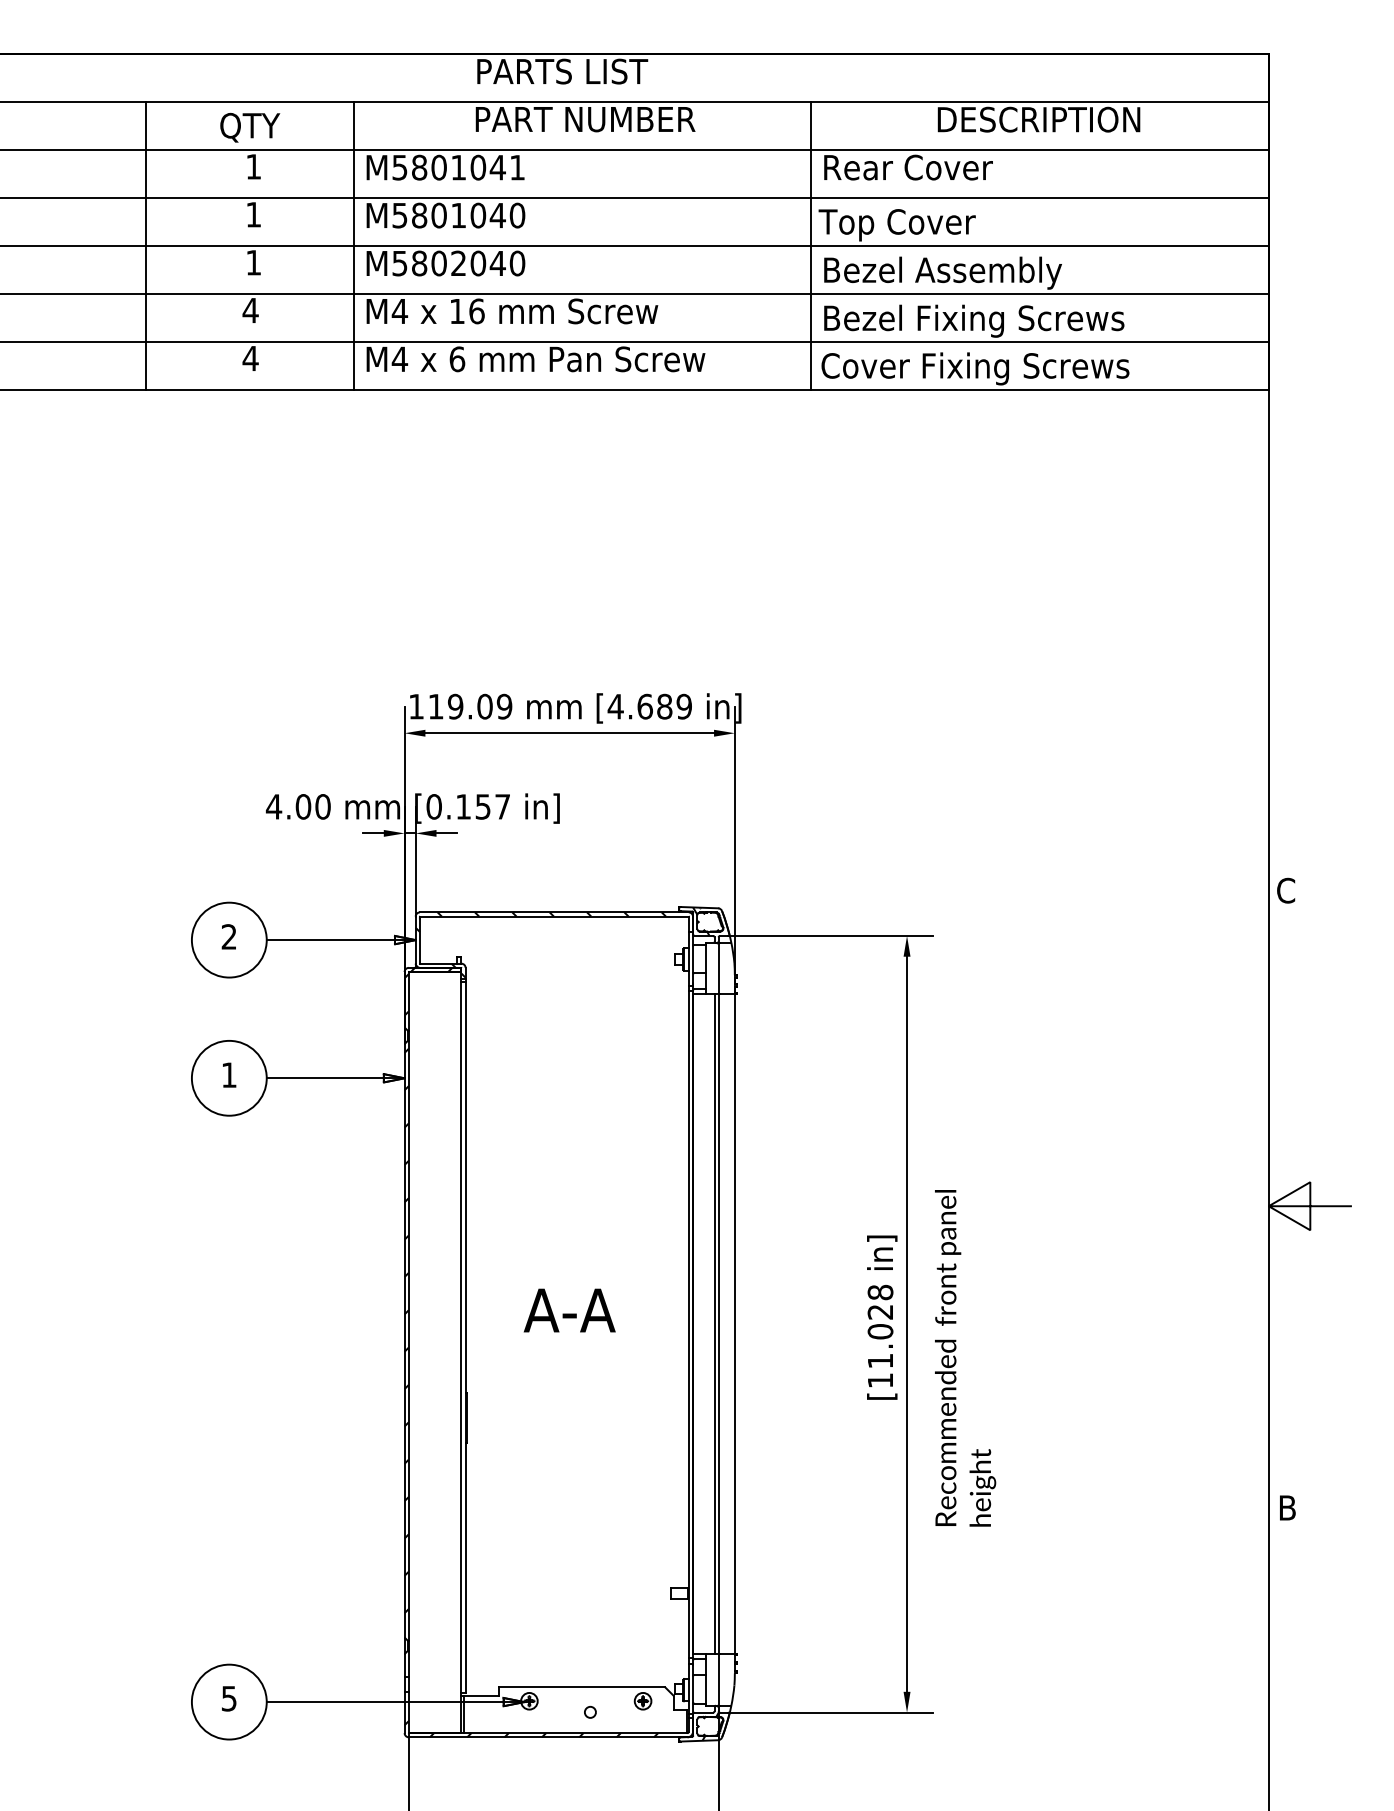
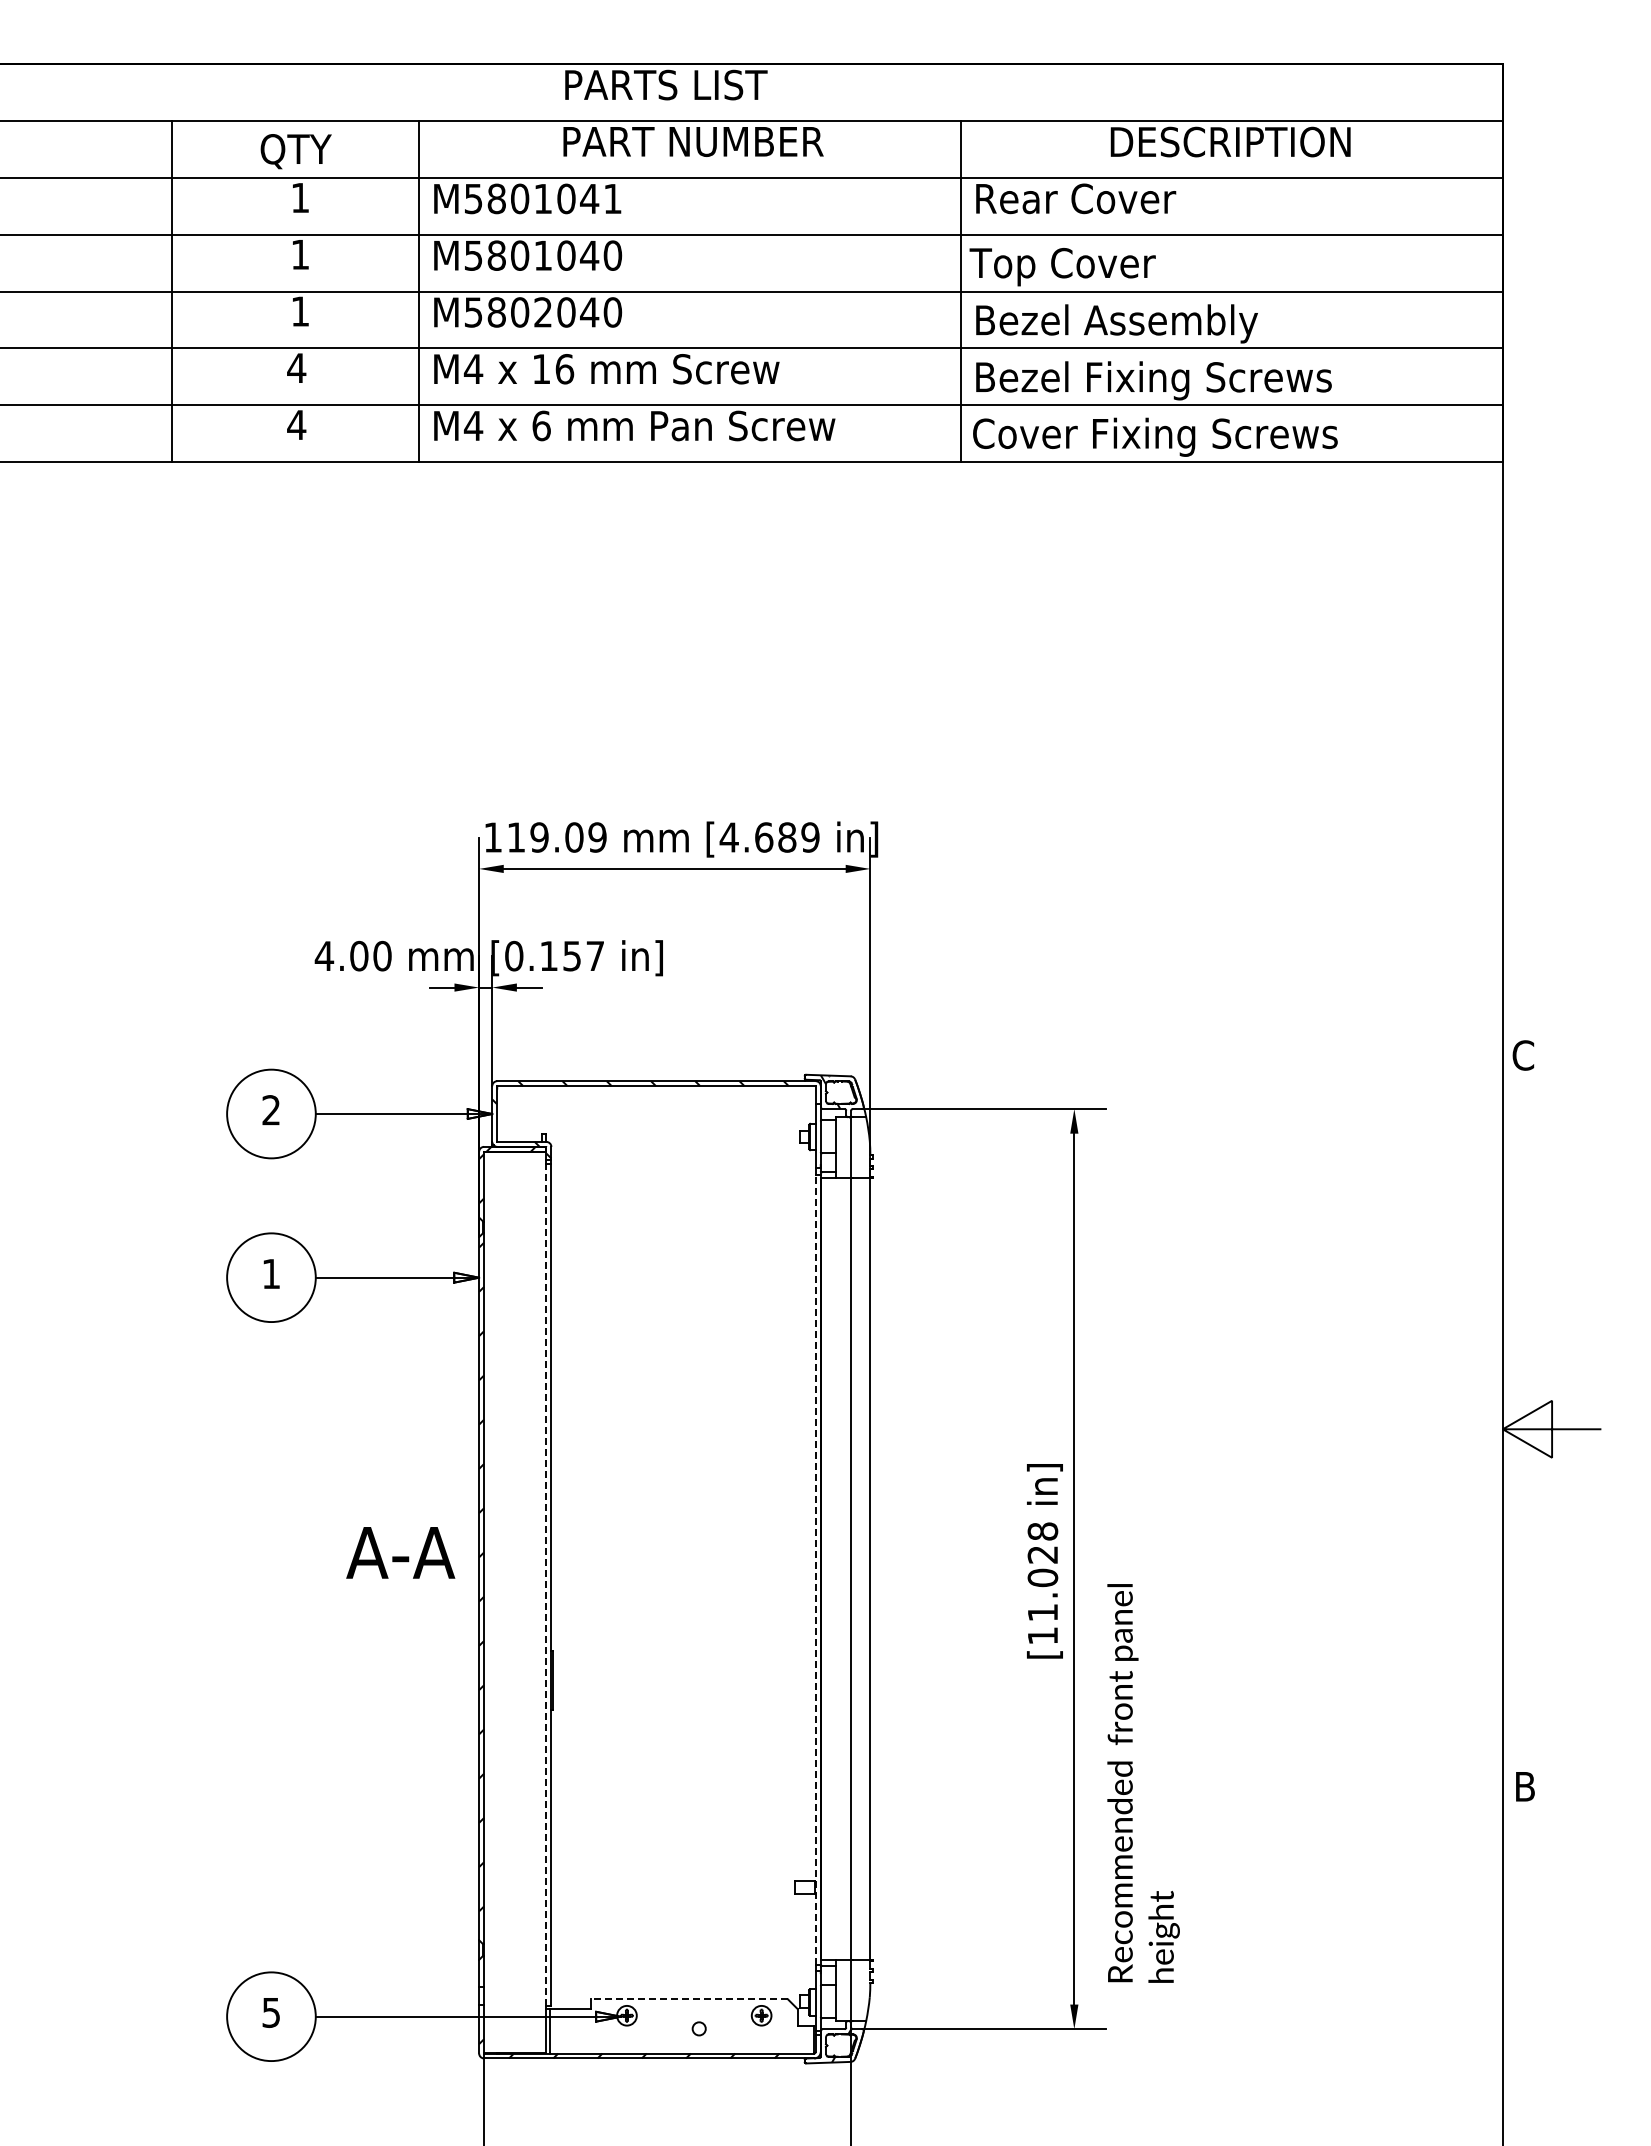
text: (569, 1310) -> (400, 1552), moved
line: (688, 1324) -> (815, 1569), solid -> dashed
line: (714, 1324) -> (846, 1569), removed
line: (461, 1337) -> (546, 1584), solid -> dashed
text: (965, 1358) -> (1143, 1783), moved
line: (582, 1687) -> (689, 1999), solid -> dashed

